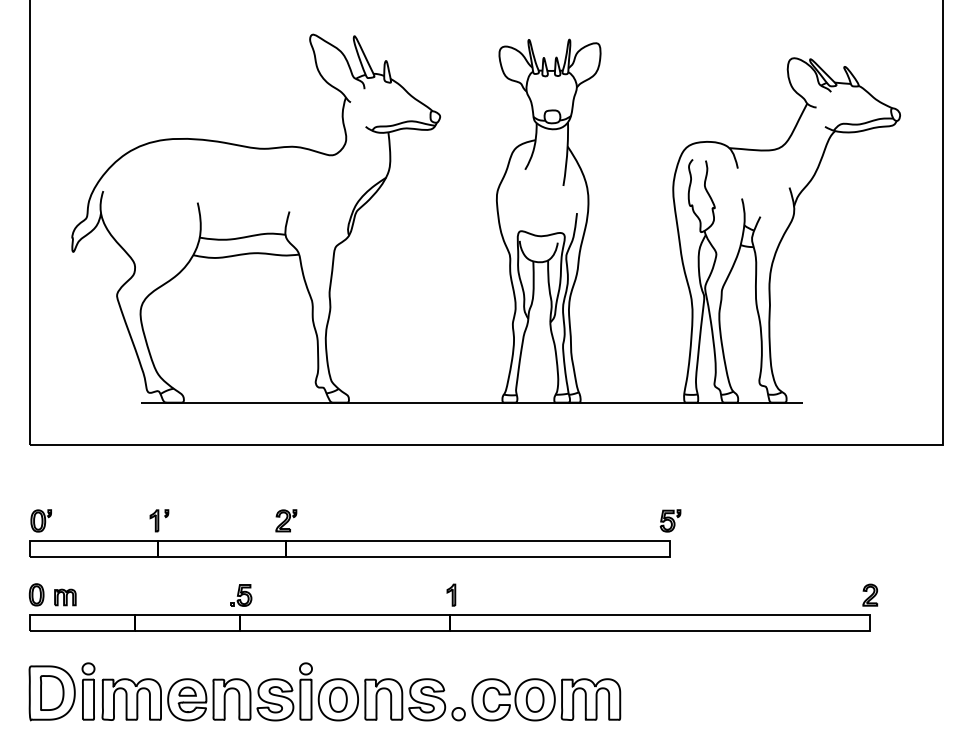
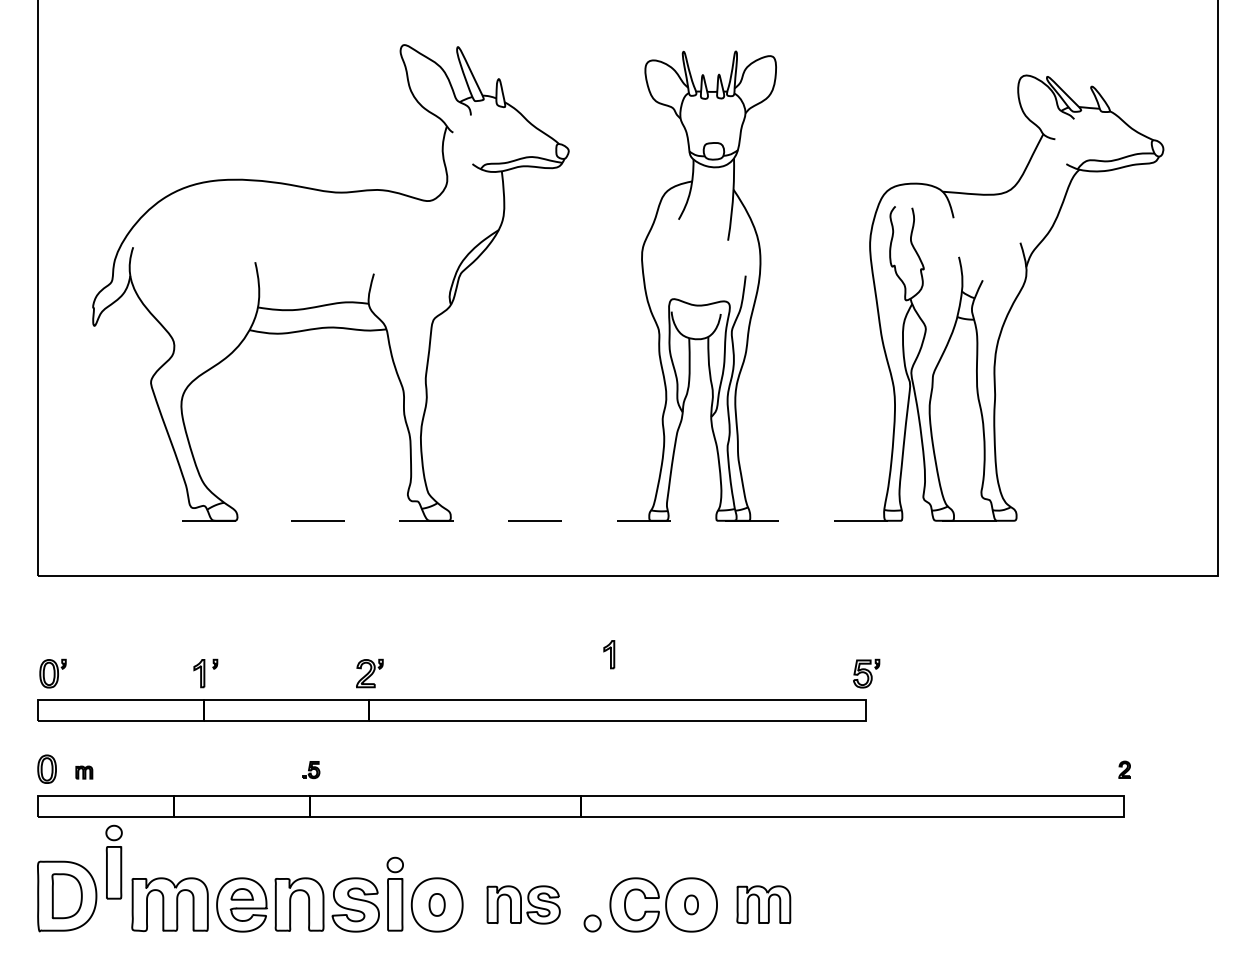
line: (472, 402) -> (610, 520), solid -> dashed
part: (241, 595) -> (311, 769), size x0.6
part: (451, 595) -> (609, 654), moved
part: (870, 595) -> (1124, 769), size x0.6
part: (65, 597) -> (84, 772), size x0.6
part: (88, 690) -> (113, 861), moved
part: (337, 699) -> (436, 904), size x0.7
part: (405, 699) -> (523, 904), size x0.7
part: (535, 699) -> (691, 904), size x0.6
part: (590, 699) -> (763, 904), size x0.7

